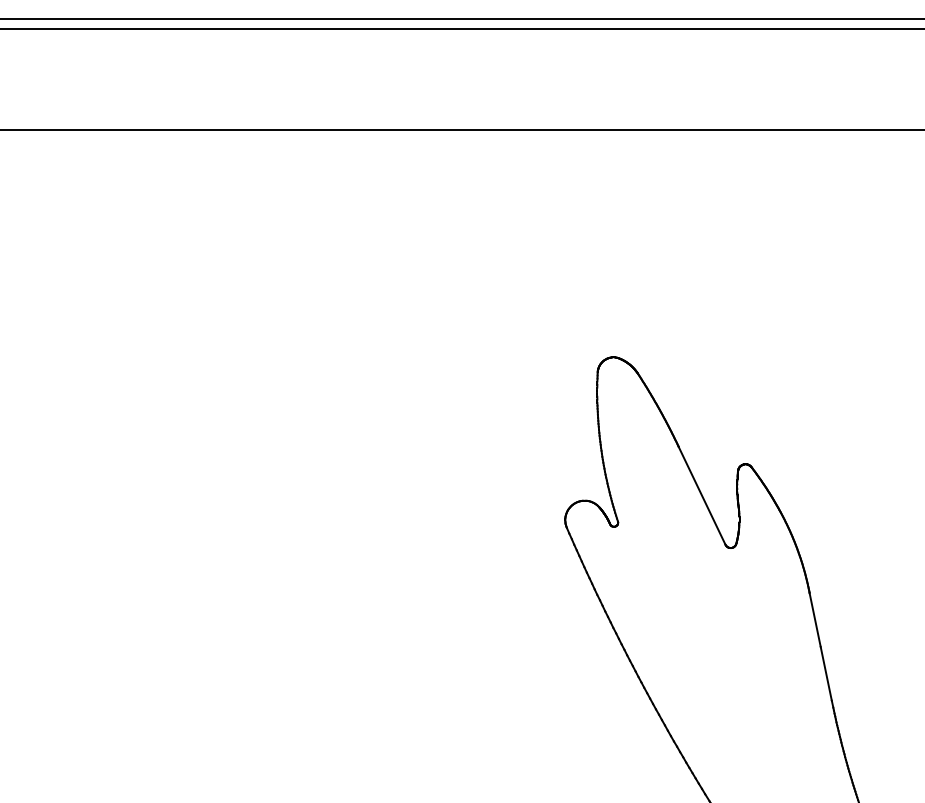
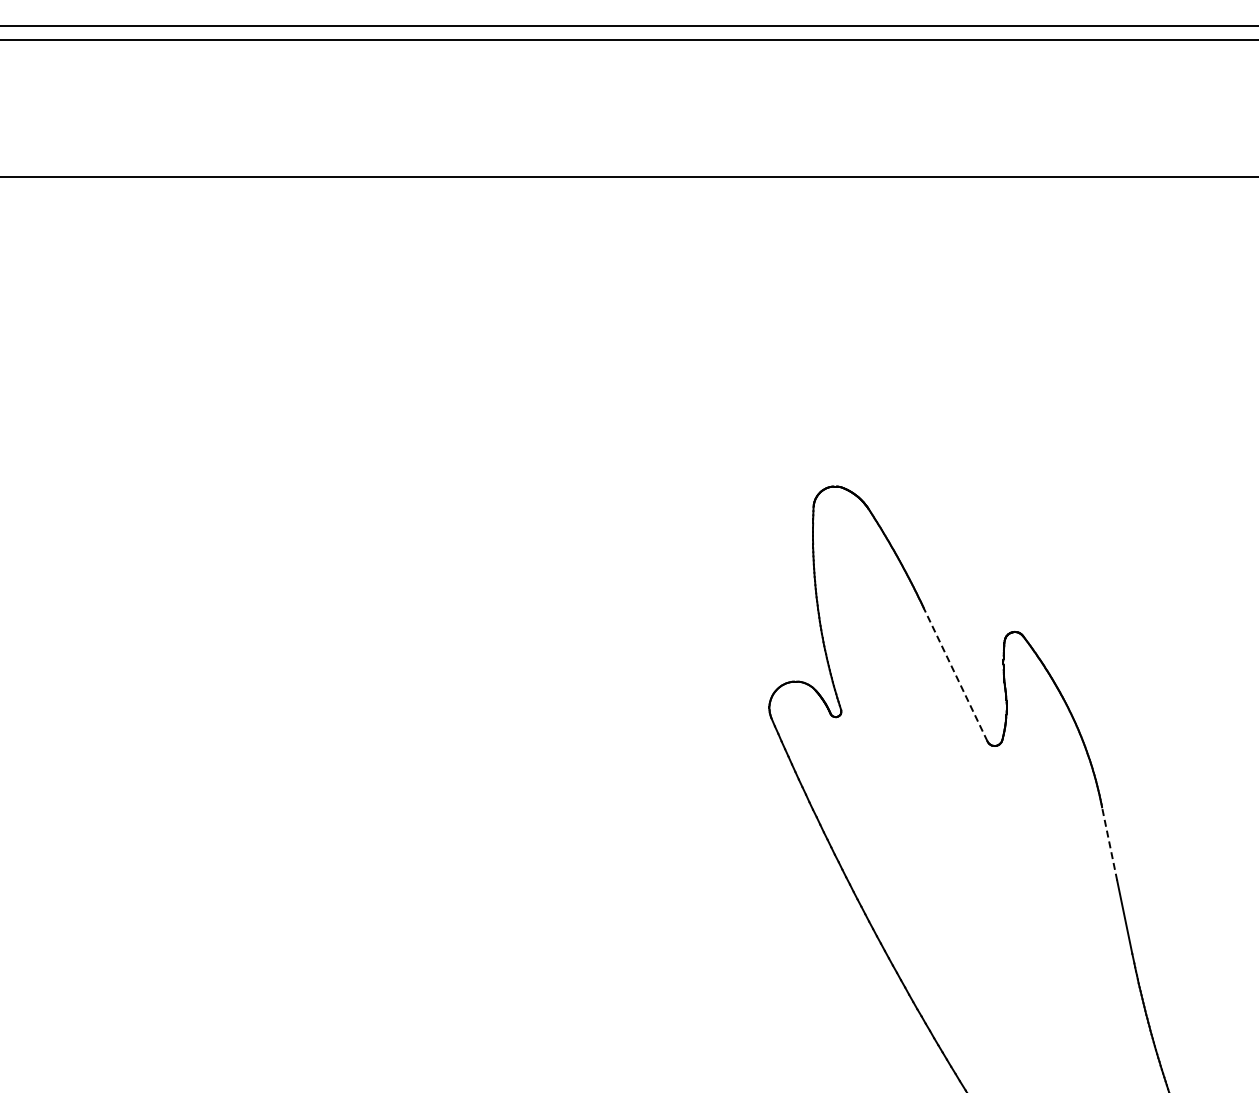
line: (701, 495) -> (955, 674), solid -> dashed
line: (815, 619) -> (1109, 843), solid -> dashed

